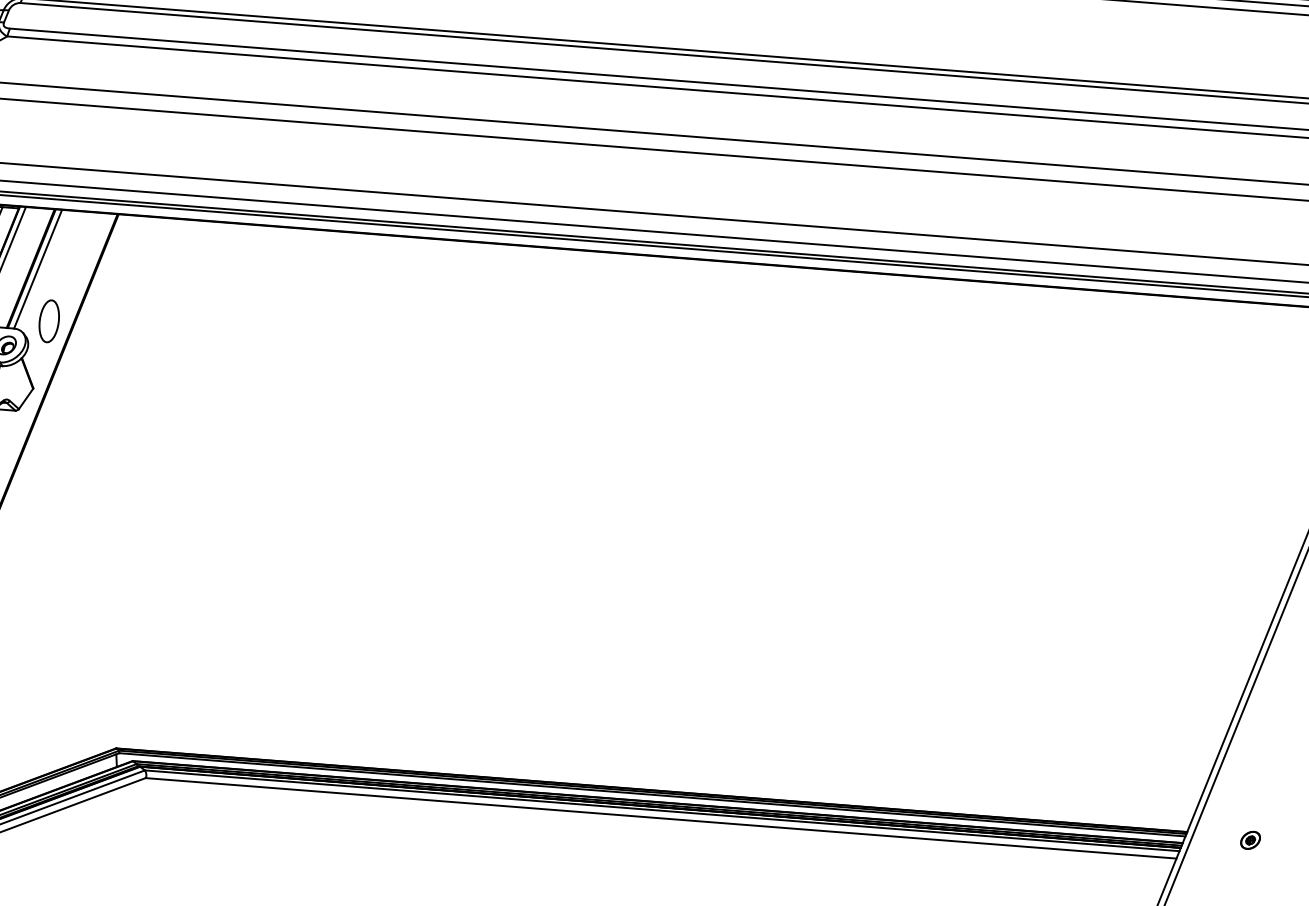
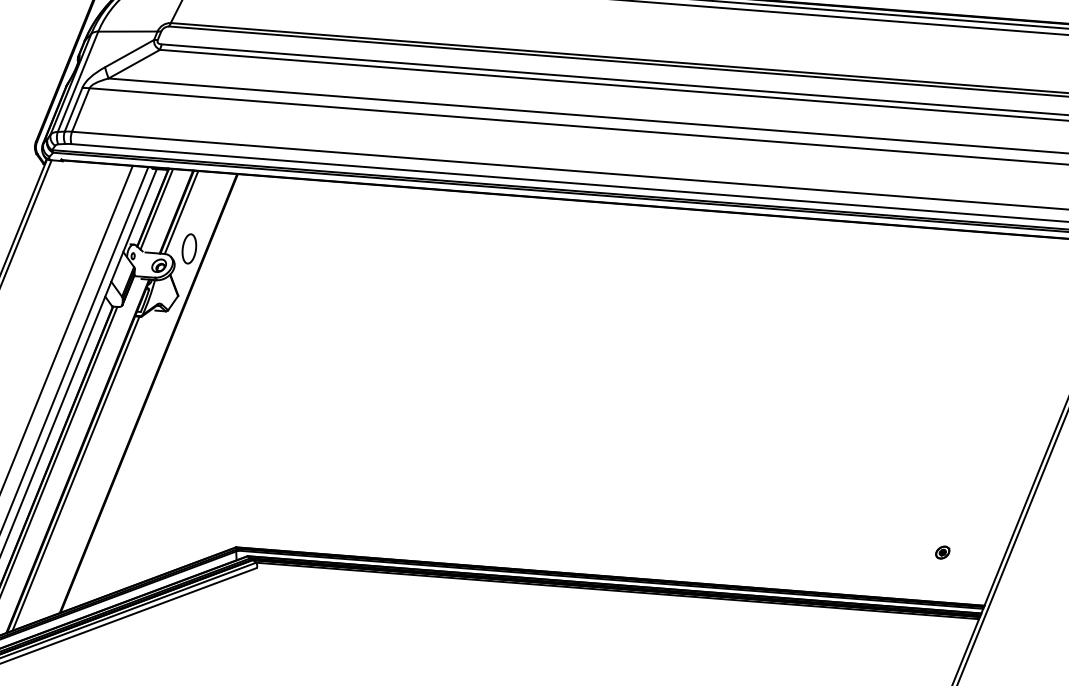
line: (660, 818) -> (616, 596), removed
part: (1250, 840) -> (942, 552), moved

